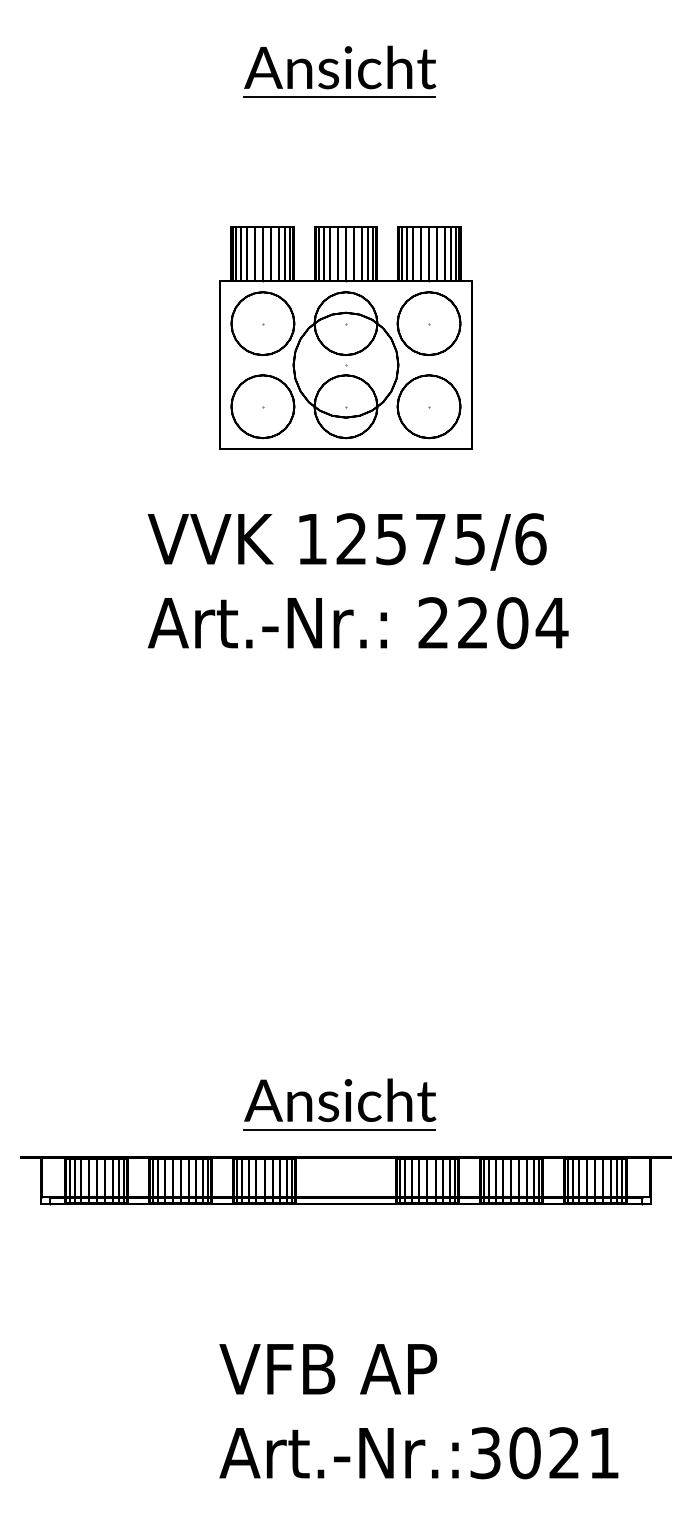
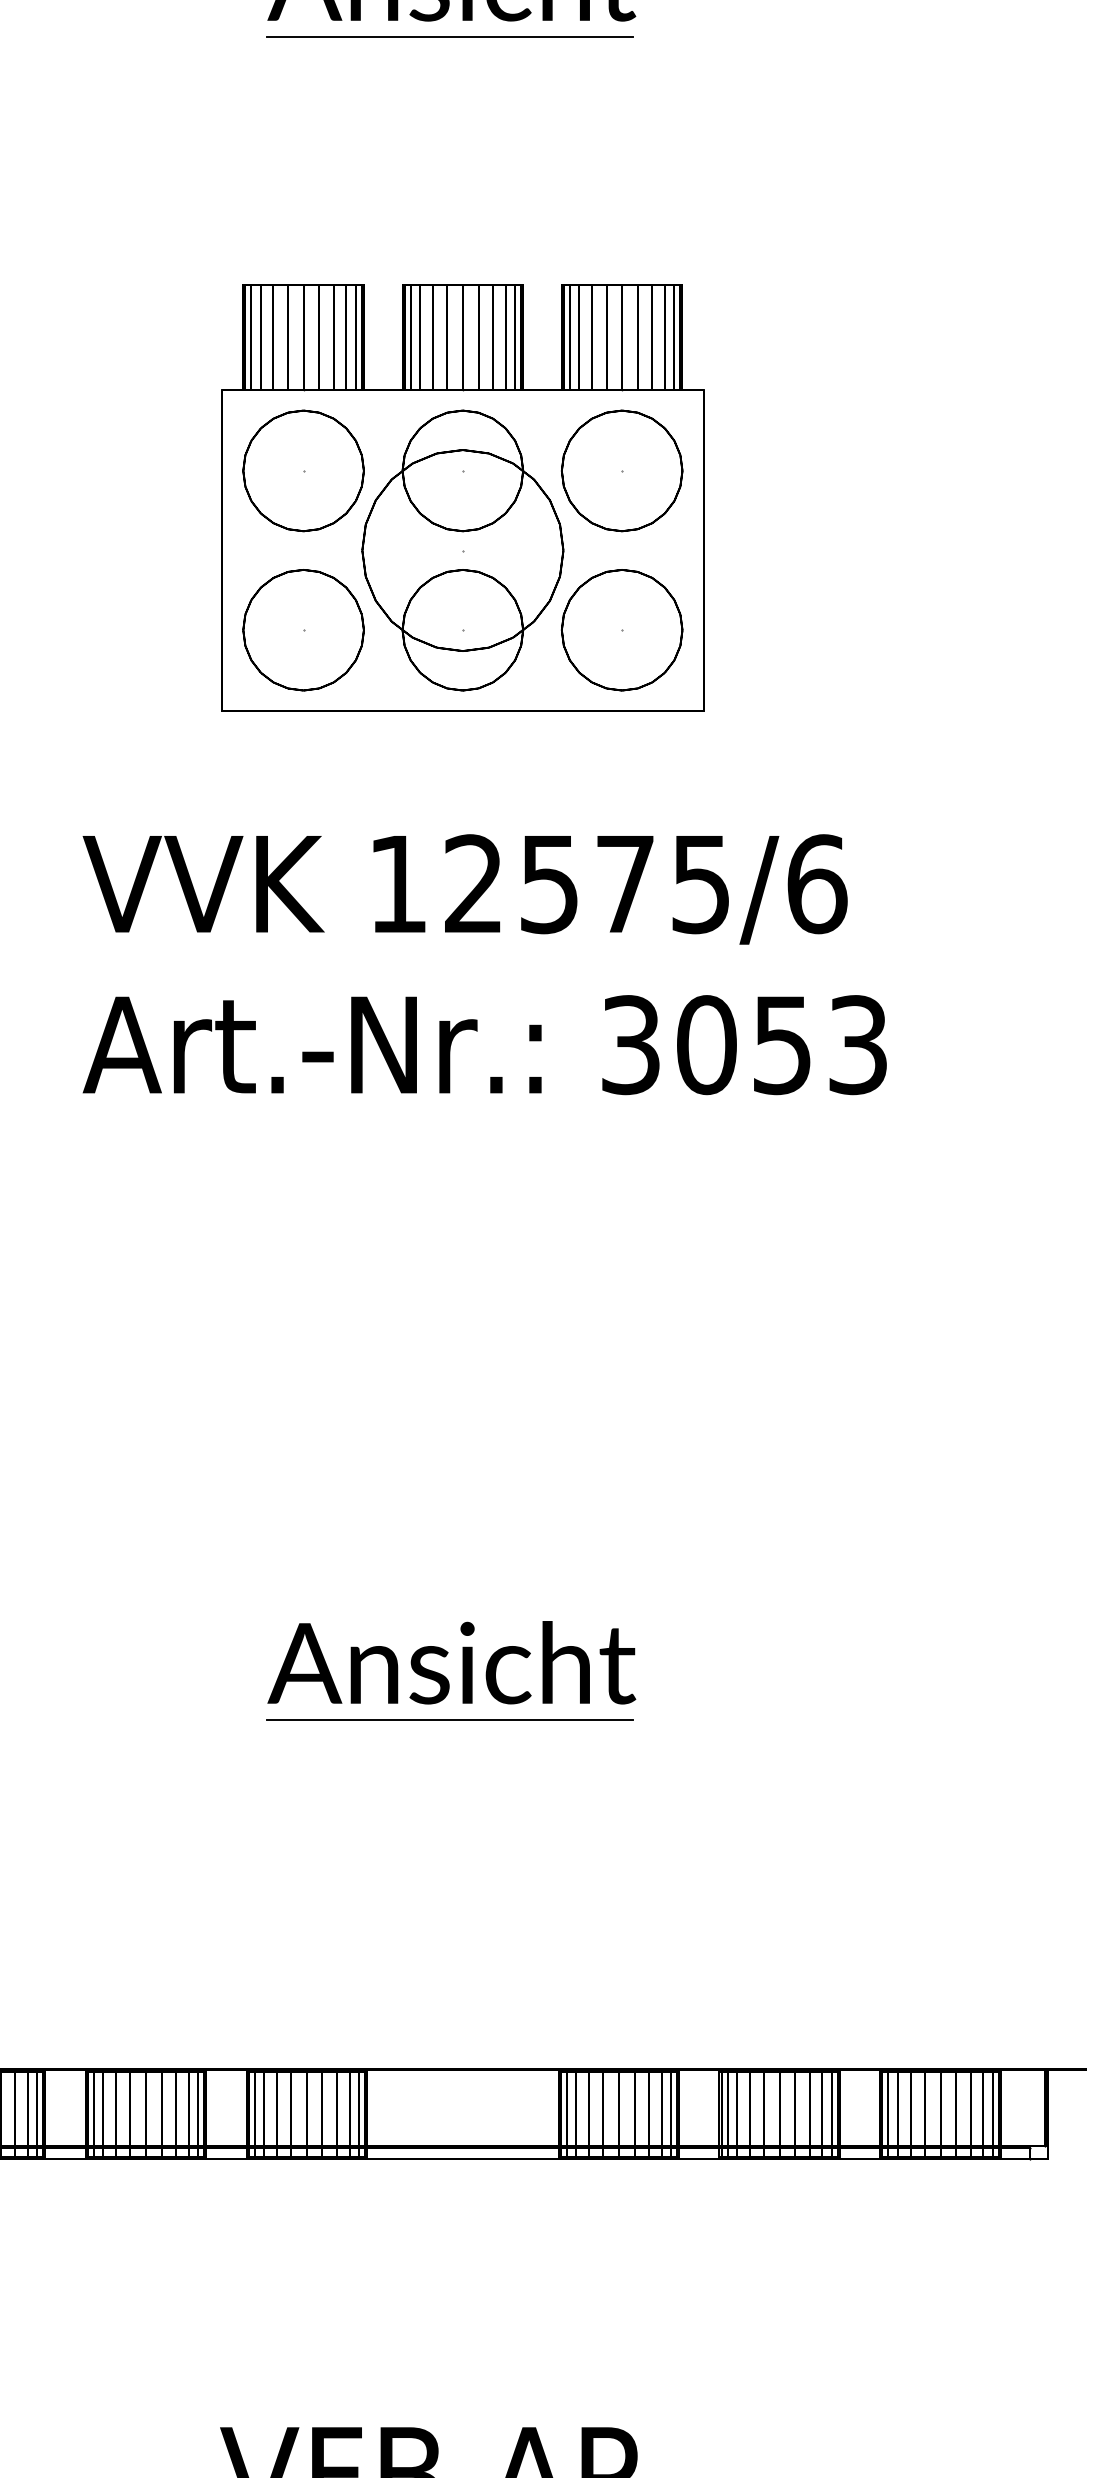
text: (493, 623) -> (745, 1045), 2204 -> 3053
part: (339, 1104) -> (450, 1670), moved

